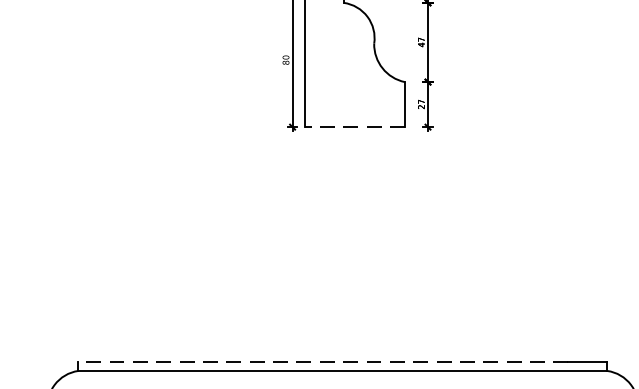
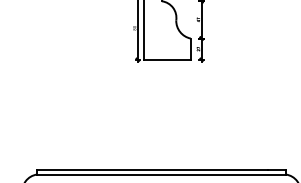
line: (355, 126) -> (167, 59), dashed -> solid
line: (321, 362) -> (151, 170), dashed -> solid

